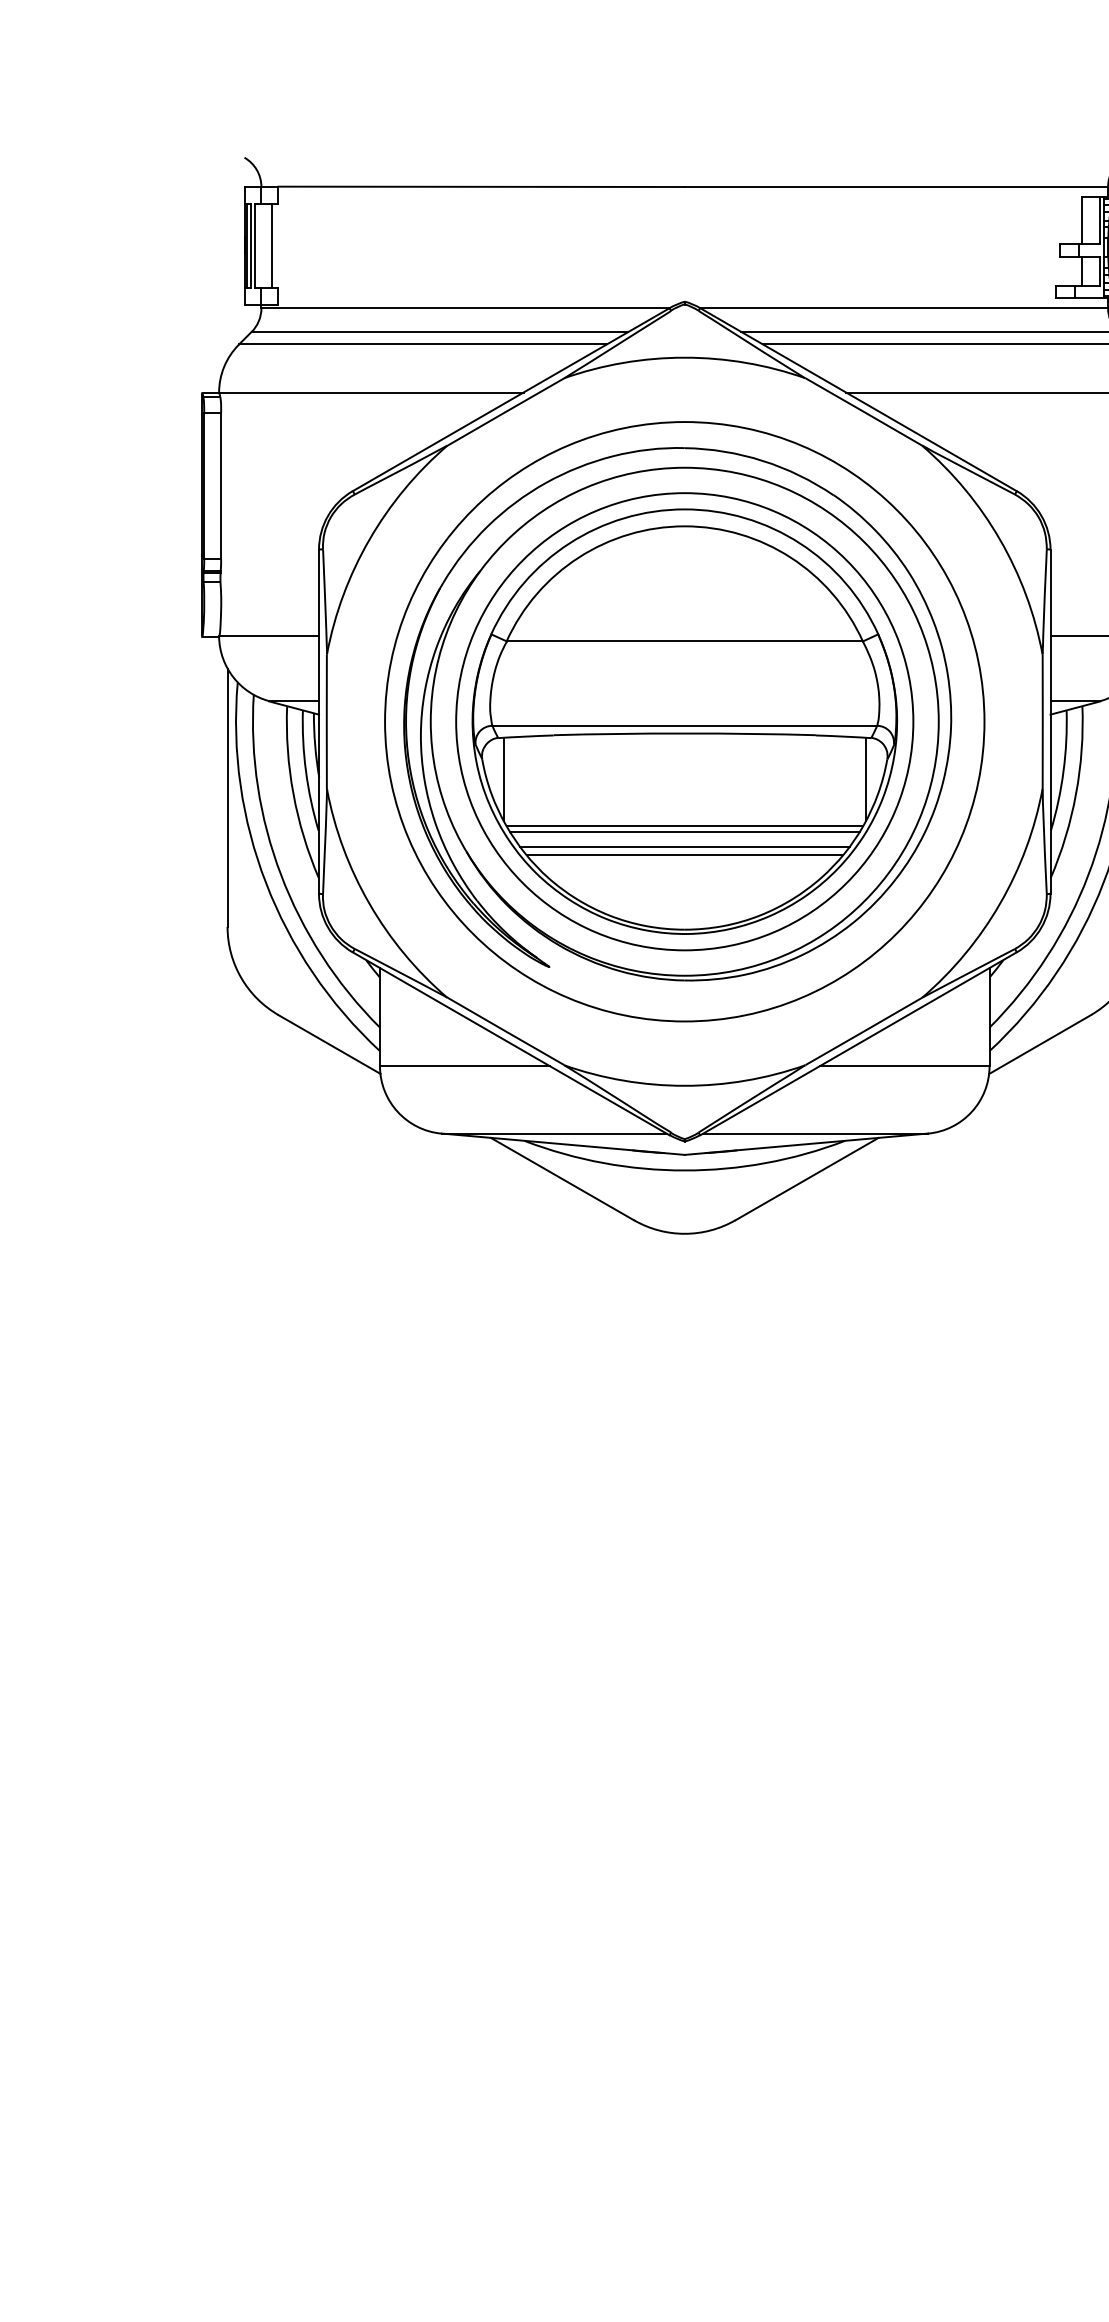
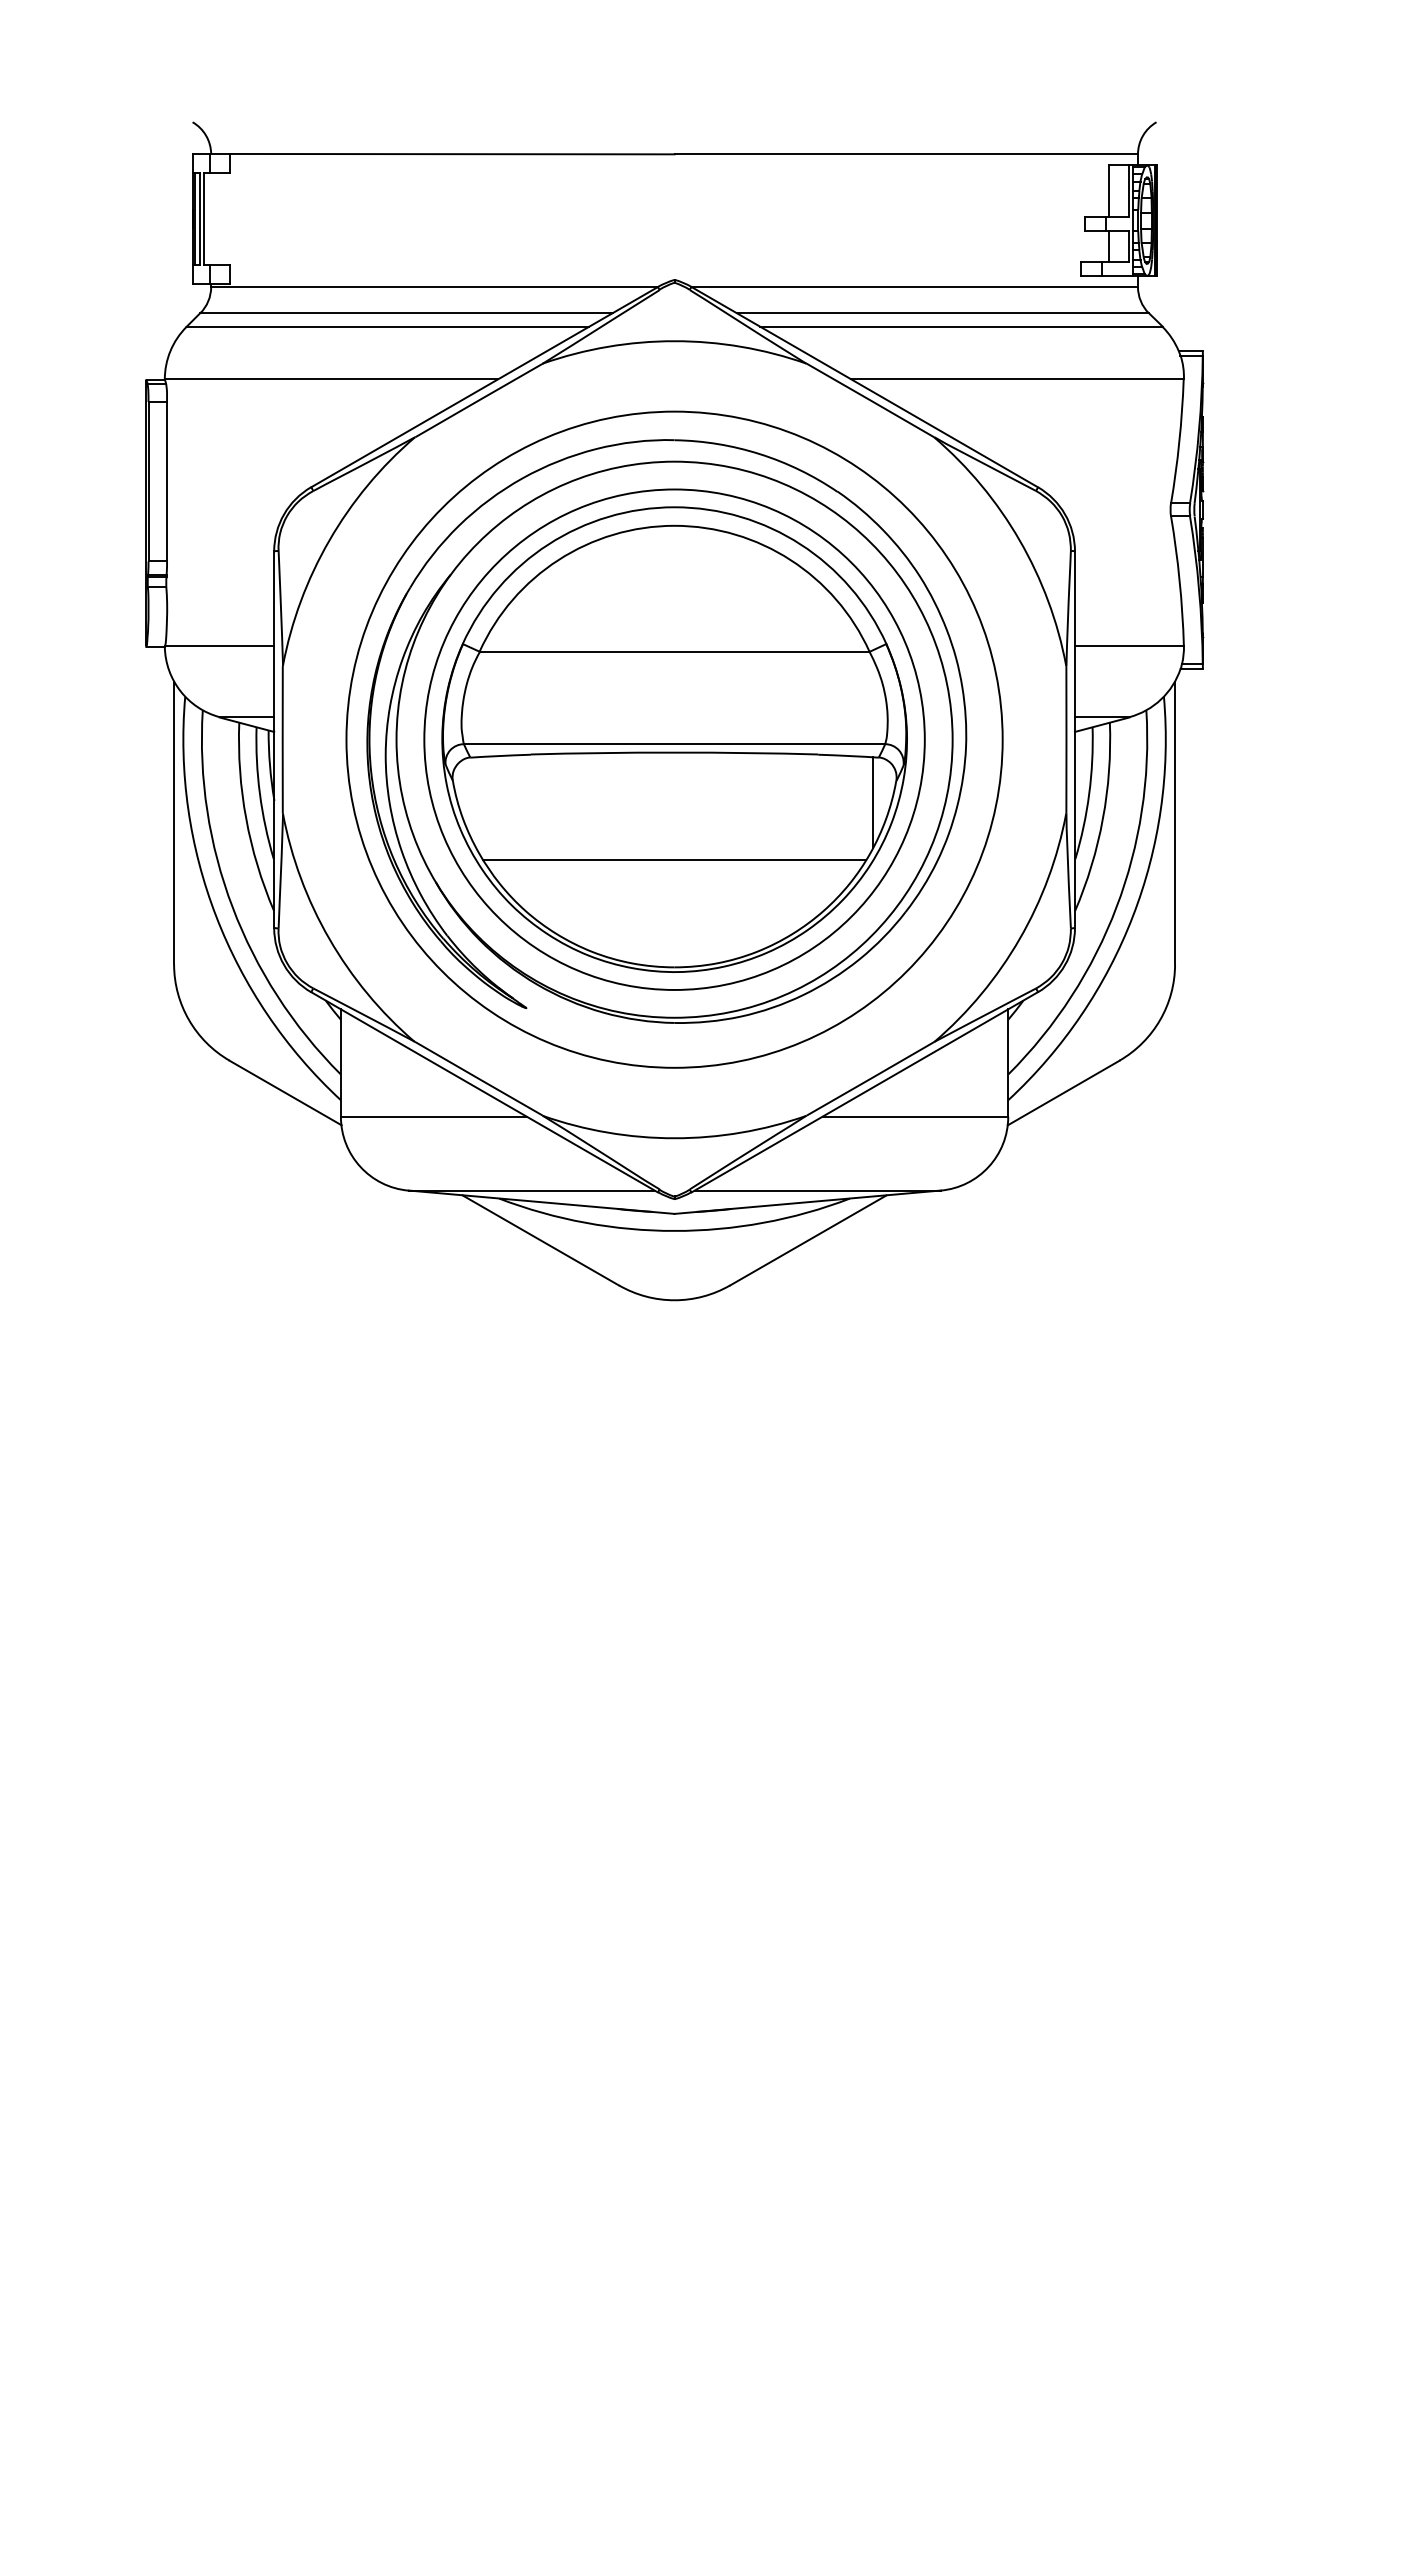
line: (271, 245) -> (222, 218), removed
line: (503, 779) -> (476, 802), removed
line: (684, 825) -> (674, 853), removed
line: (684, 846) -> (674, 876), removed
line: (684, 854) -> (674, 885), removed

